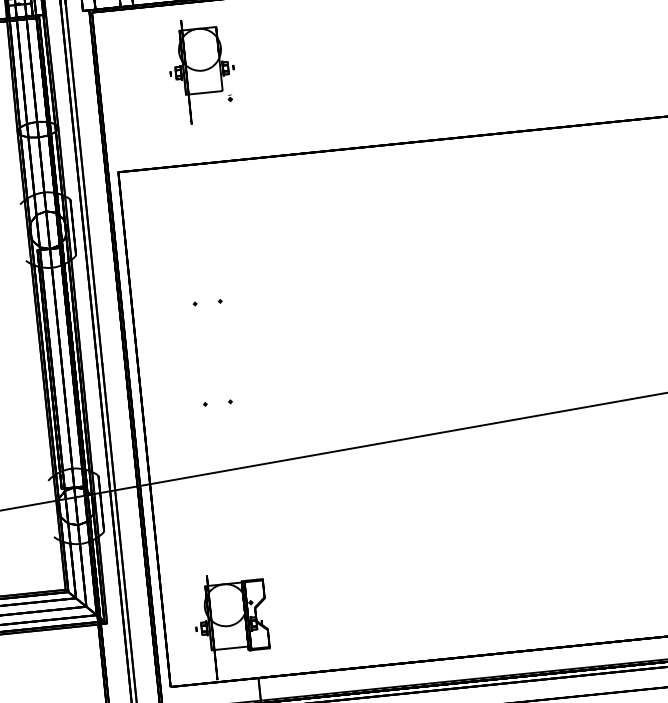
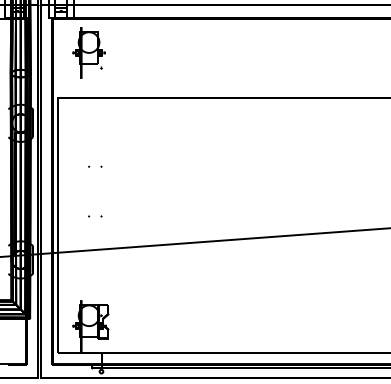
part: (200, 69) -> (88, 52), moved

